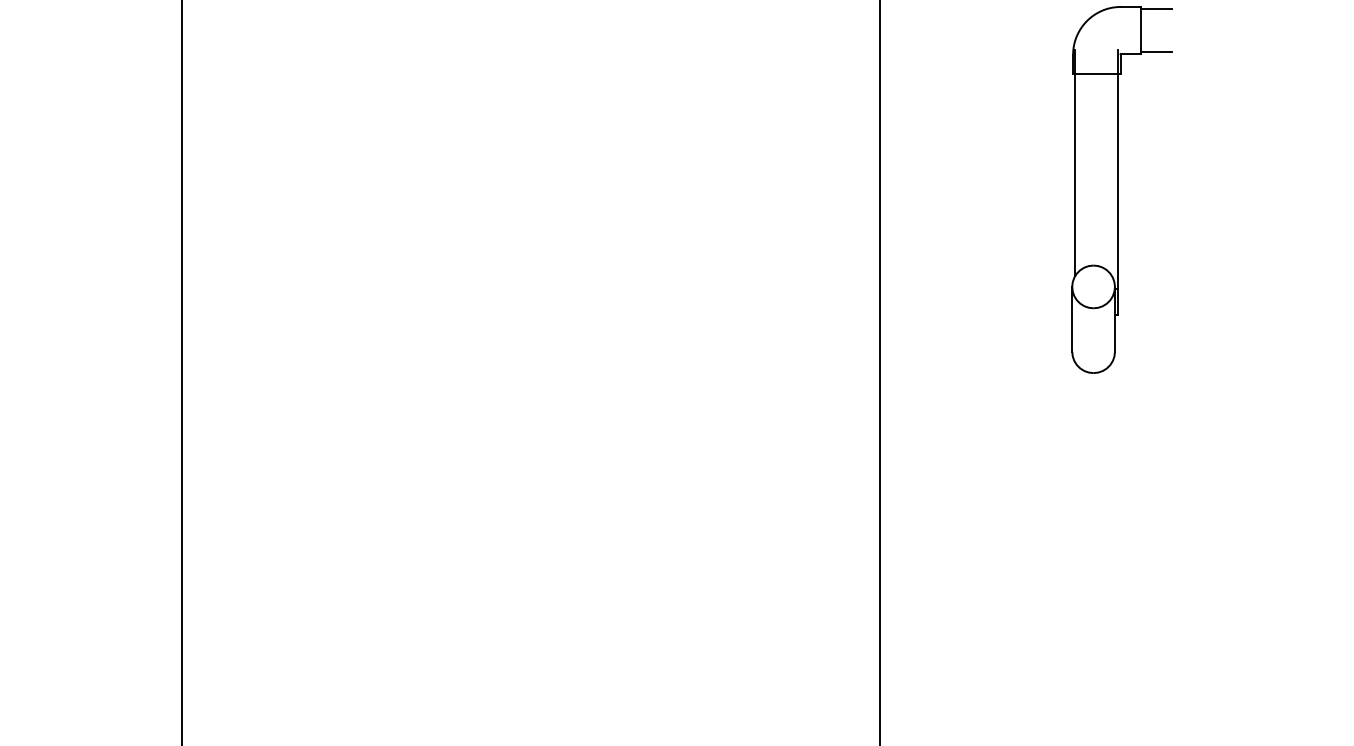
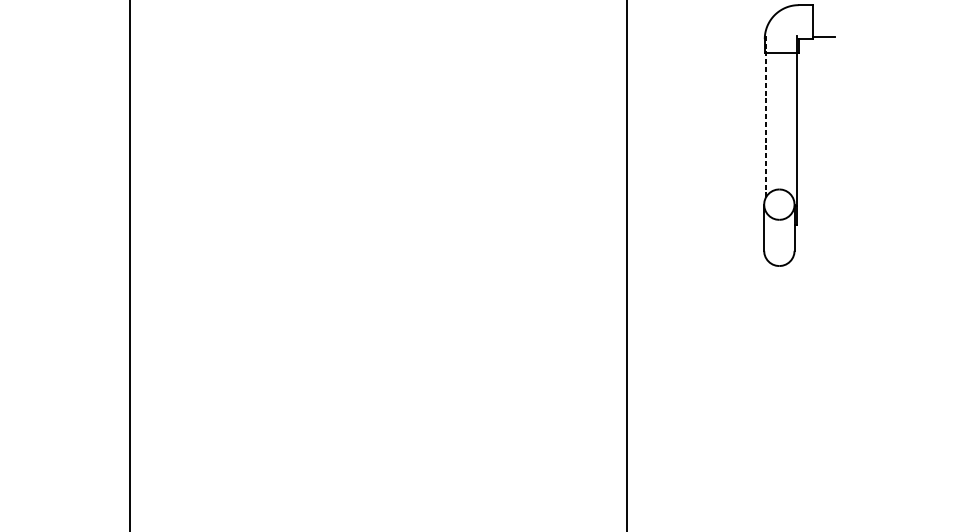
line: (1155, 9) -> (823, 6), removed
line: (1075, 163) -> (766, 116), solid -> dashed

